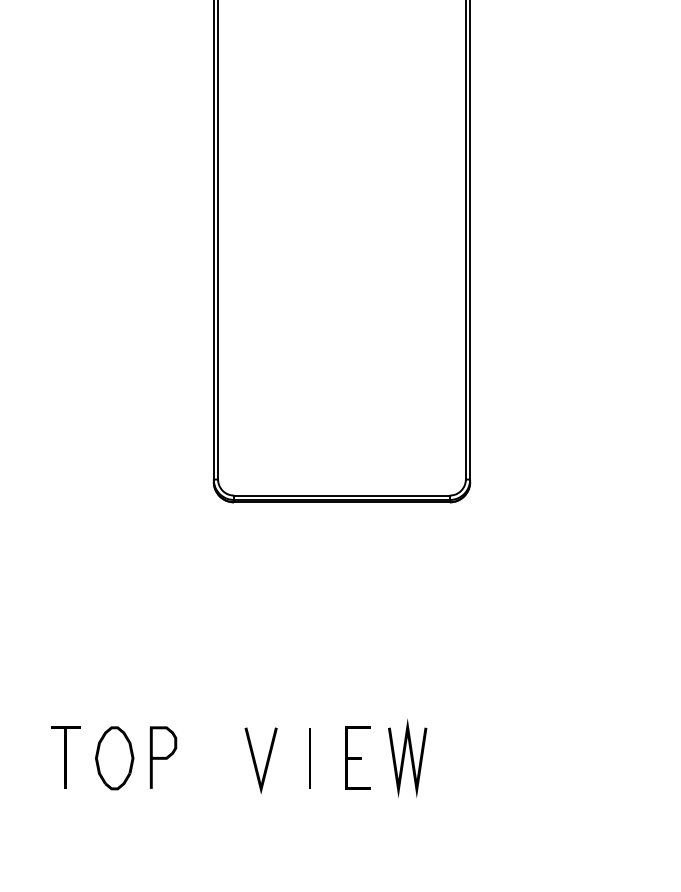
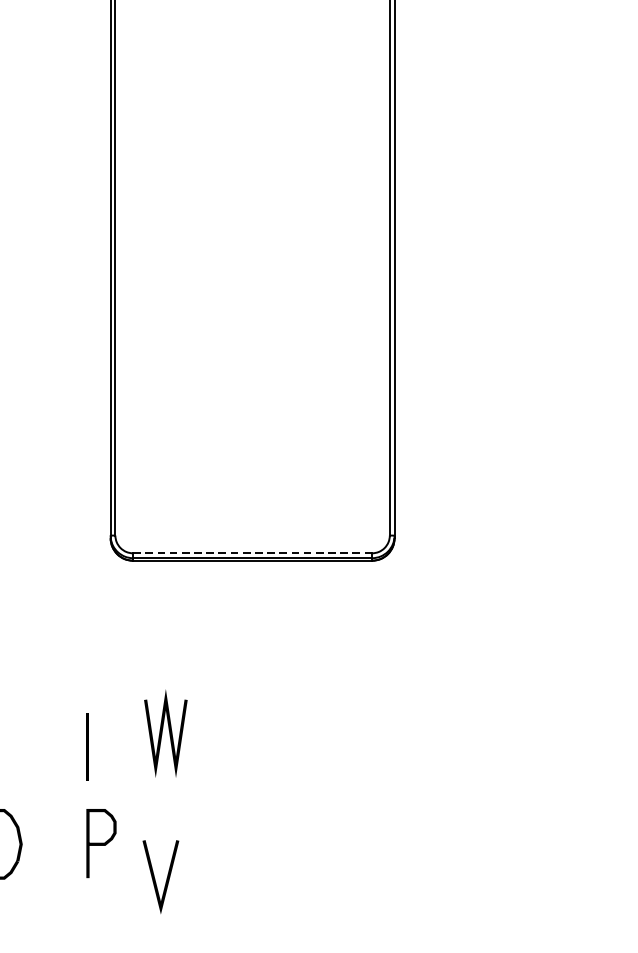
line: (341, 495) -> (252, 553), solid -> dashed
curve: (163, 757) -> (101, 843), moved
part: (357, 757) -> (269, 843), removed
line: (404, 757) -> (162, 732), moved
line: (309, 758) -> (87, 747), moved
line: (255, 760) -> (154, 876), moved

